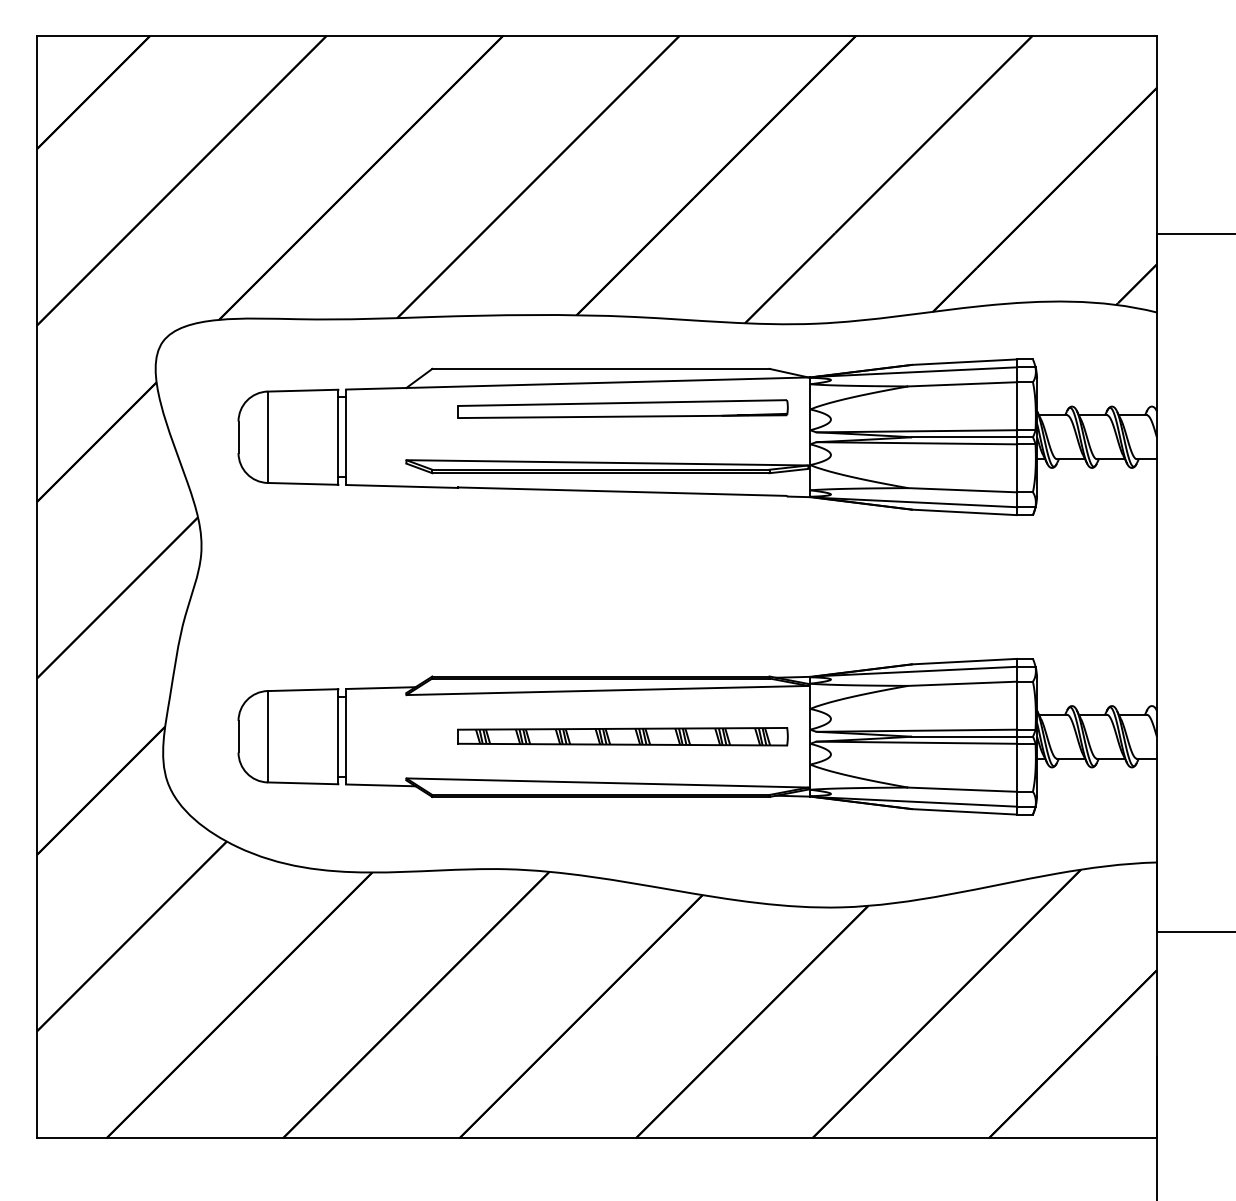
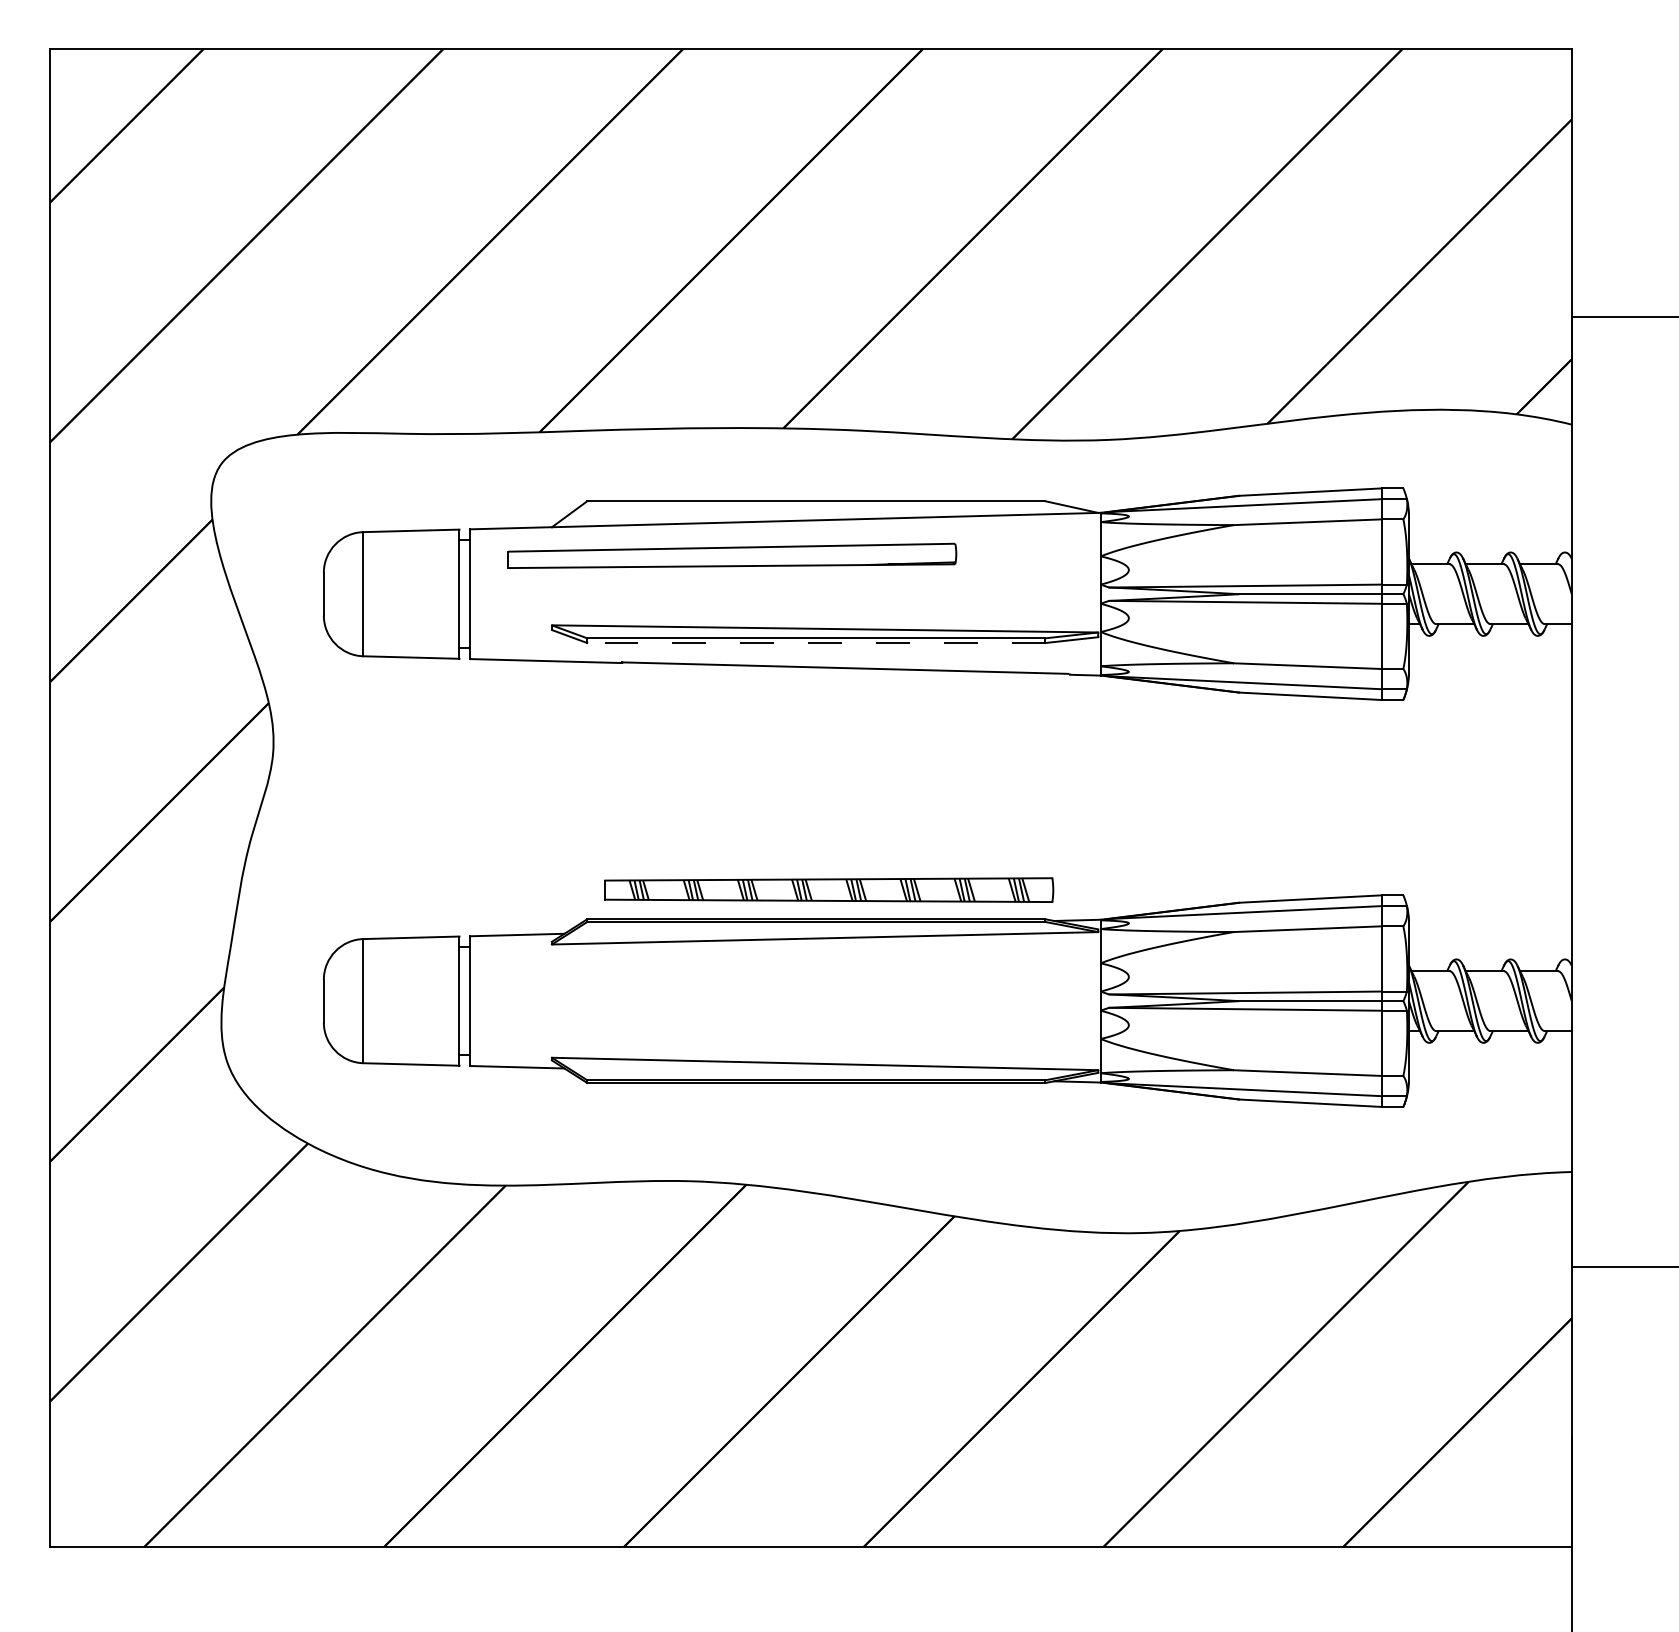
part: (623, 408) -> (732, 555), moved
line: (600, 473) -> (815, 643), solid -> dashed
part: (623, 736) -> (829, 889), moved

